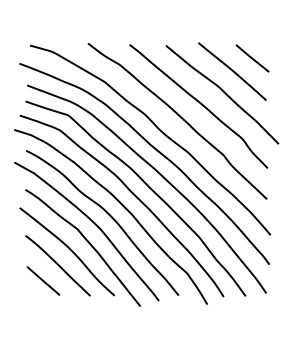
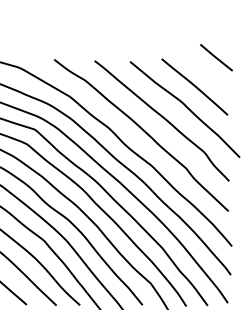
line: (252, 58) -> (216, 57), moved

